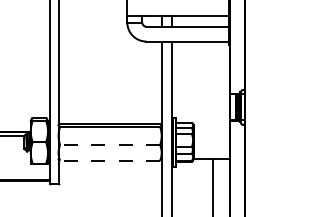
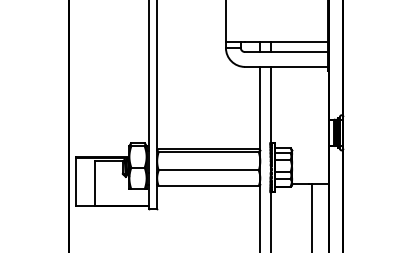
line: (109, 145) -> (208, 170), dashed -> solid
line: (109, 161) -> (208, 186), dashed -> solid

